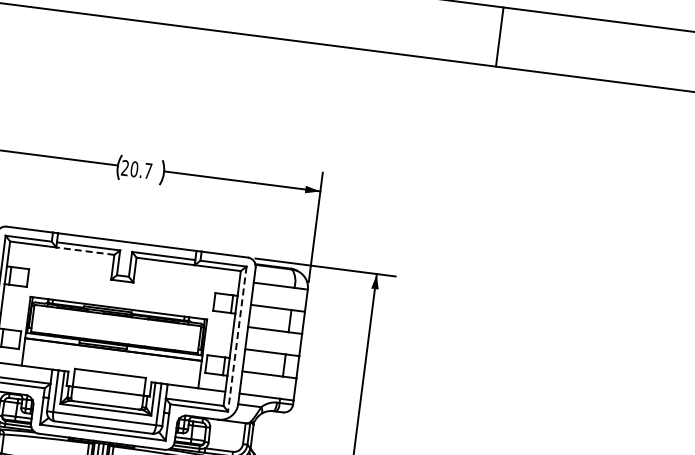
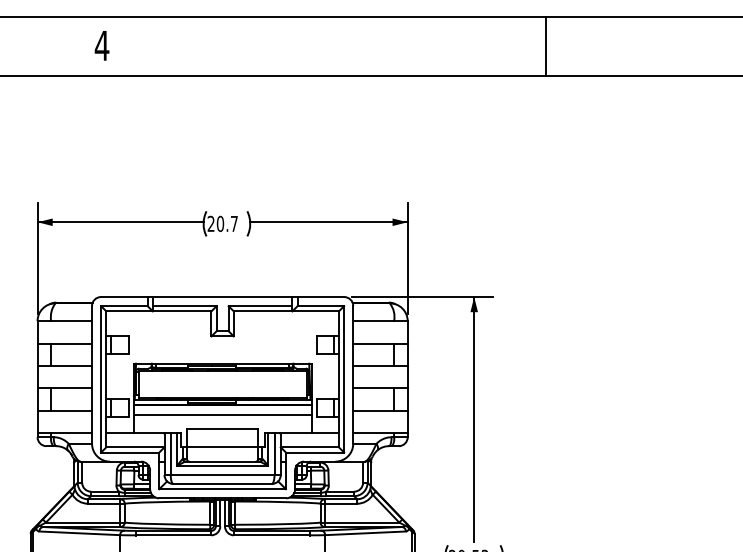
line: (500, 37) -> (546, 46), moved
line: (84, 251) -> (181, 311), dashed -> solid
line: (237, 339) -> (344, 379), dashed -> solid
line: (112, 358) -> (222, 414), added

